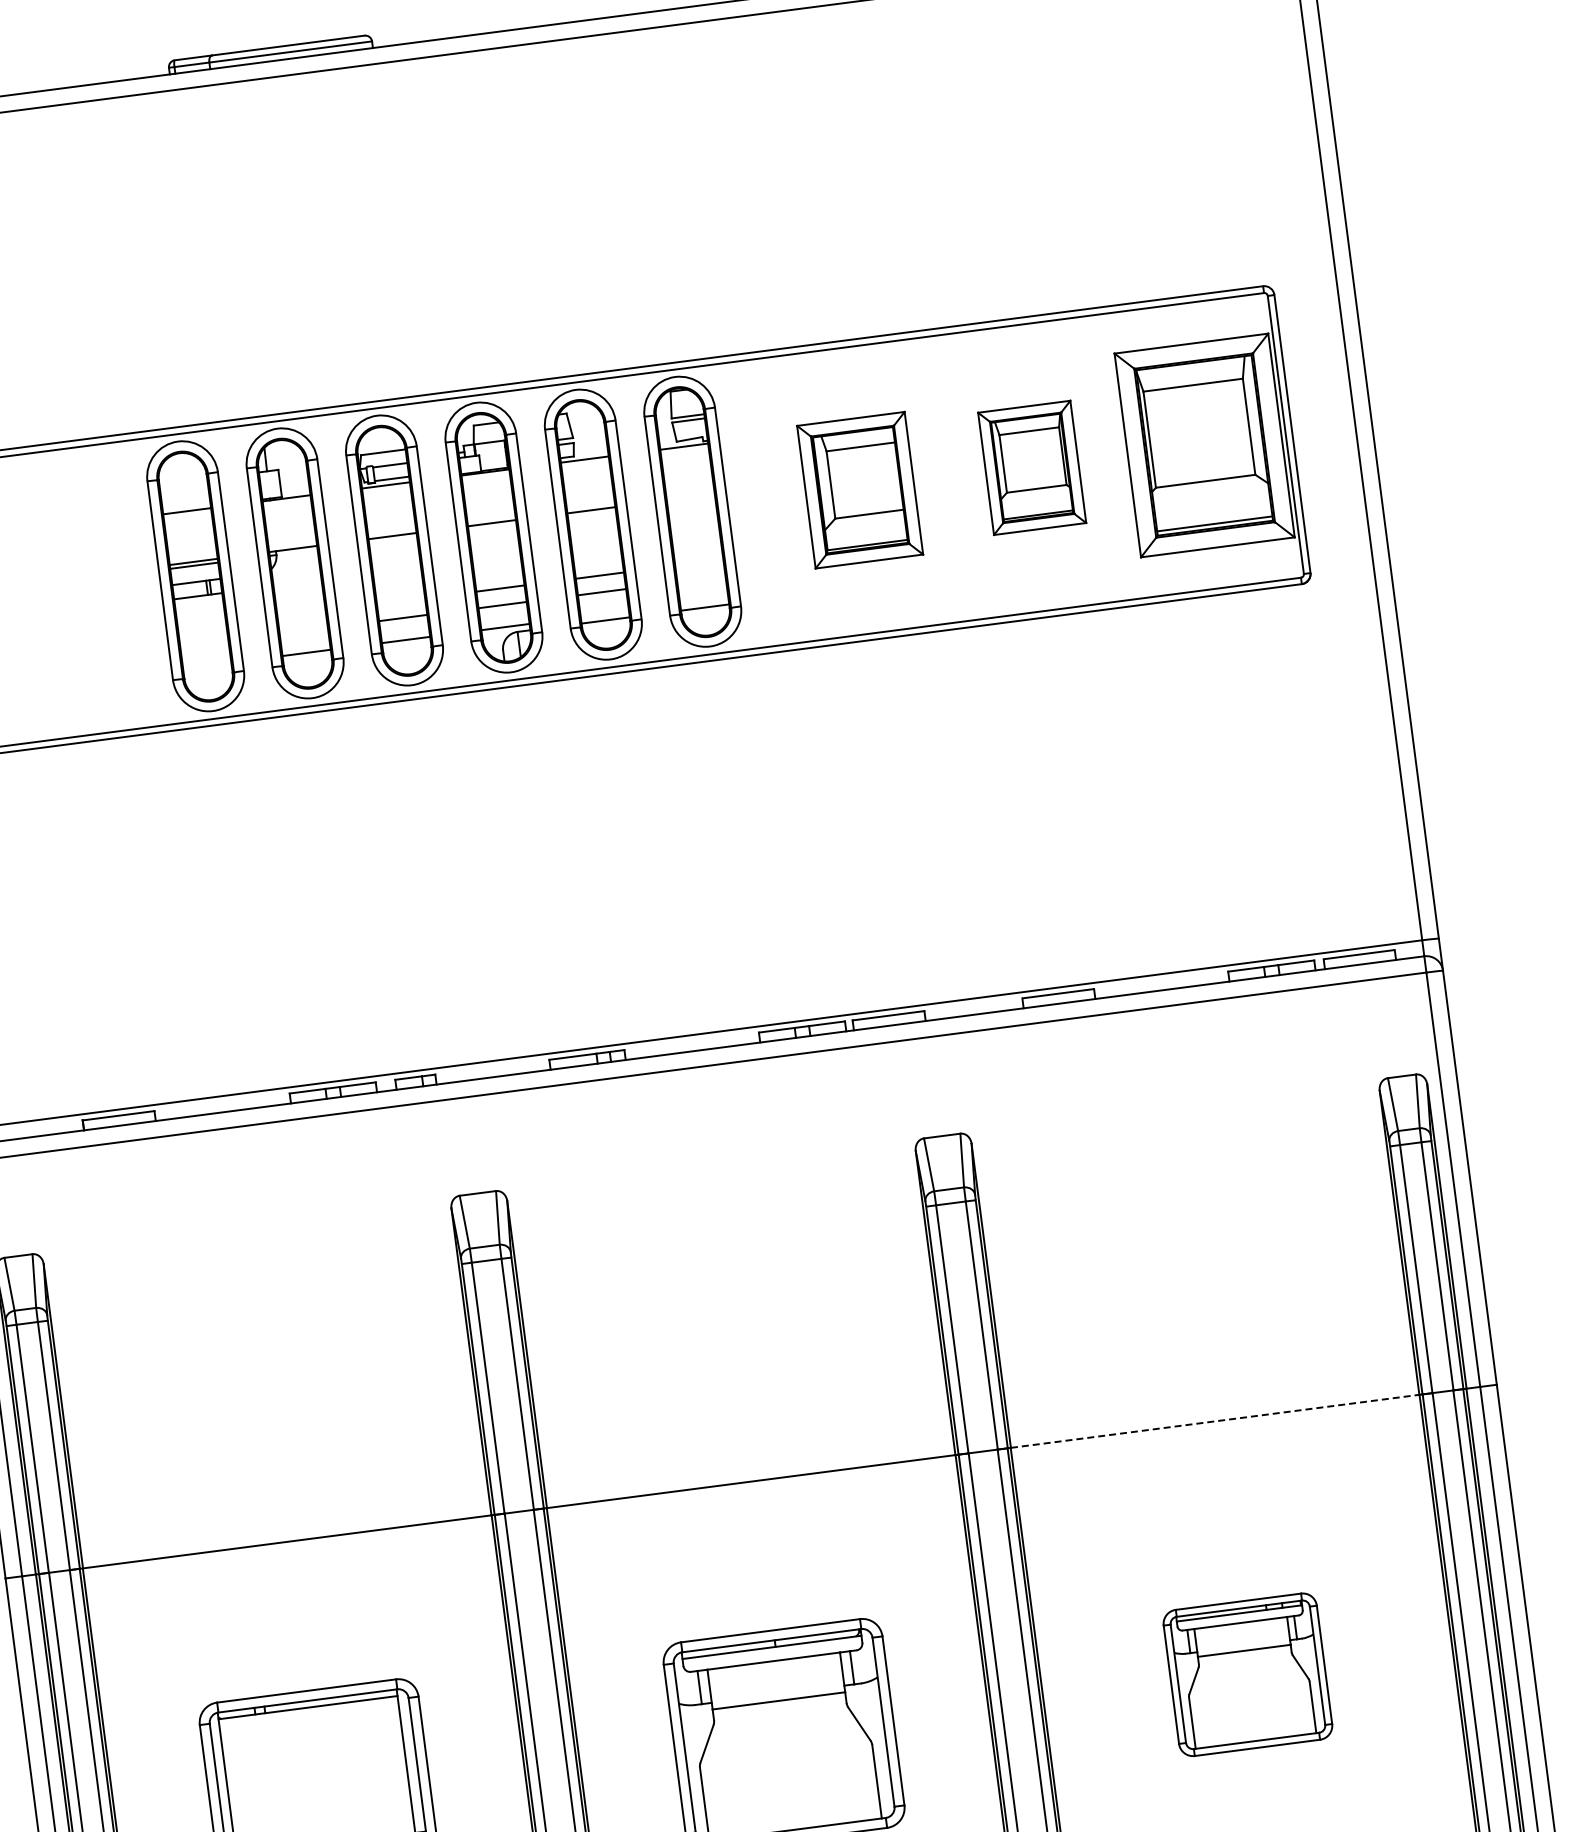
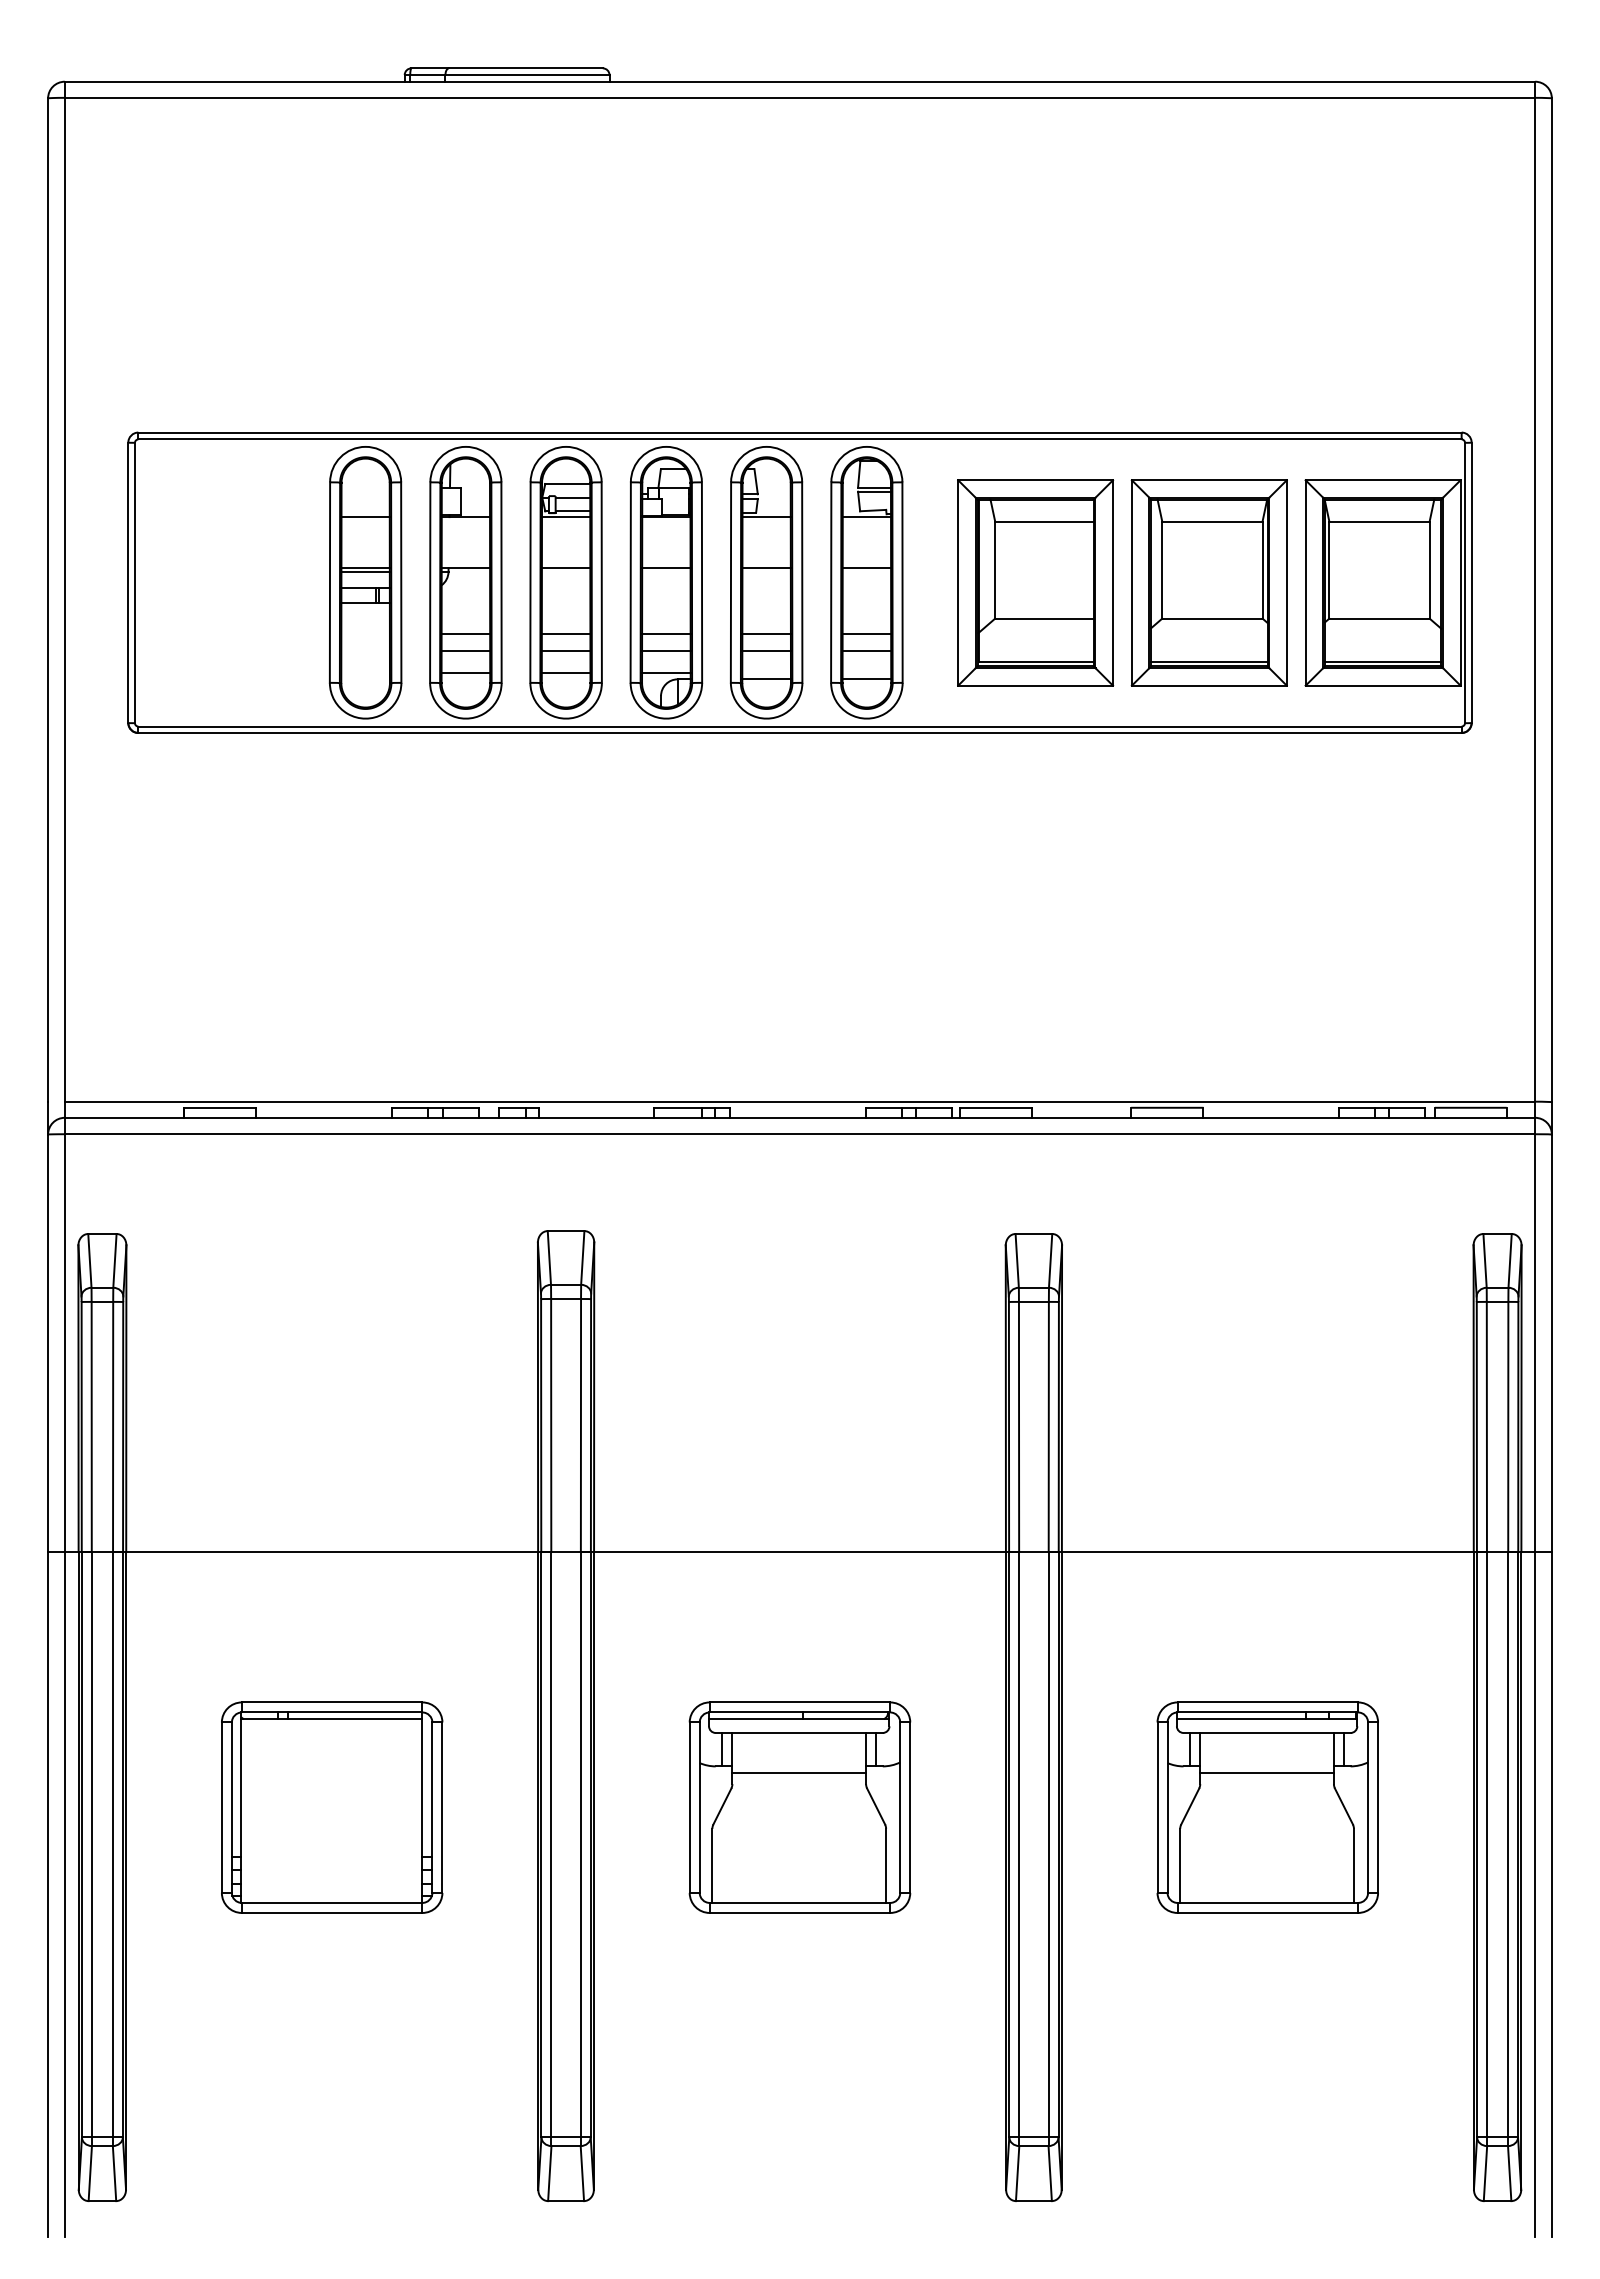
part: (1031, 467) -> (1208, 582), size x1.67
part: (859, 489) -> (1035, 582), size x1.43
line: (690, 497) -> (866, 568), added
line: (698, 563) -> (866, 634), added
line: (701, 578) -> (866, 650), added
line: (400, 601) -> (565, 634), added
line: (301, 614) -> (465, 634), added
line: (303, 630) -> (465, 650), added
line: (1214, 1421) -> (1267, 1552), dashed -> solid
part: (1247, 1674) -> (1267, 1807), size x1.43

